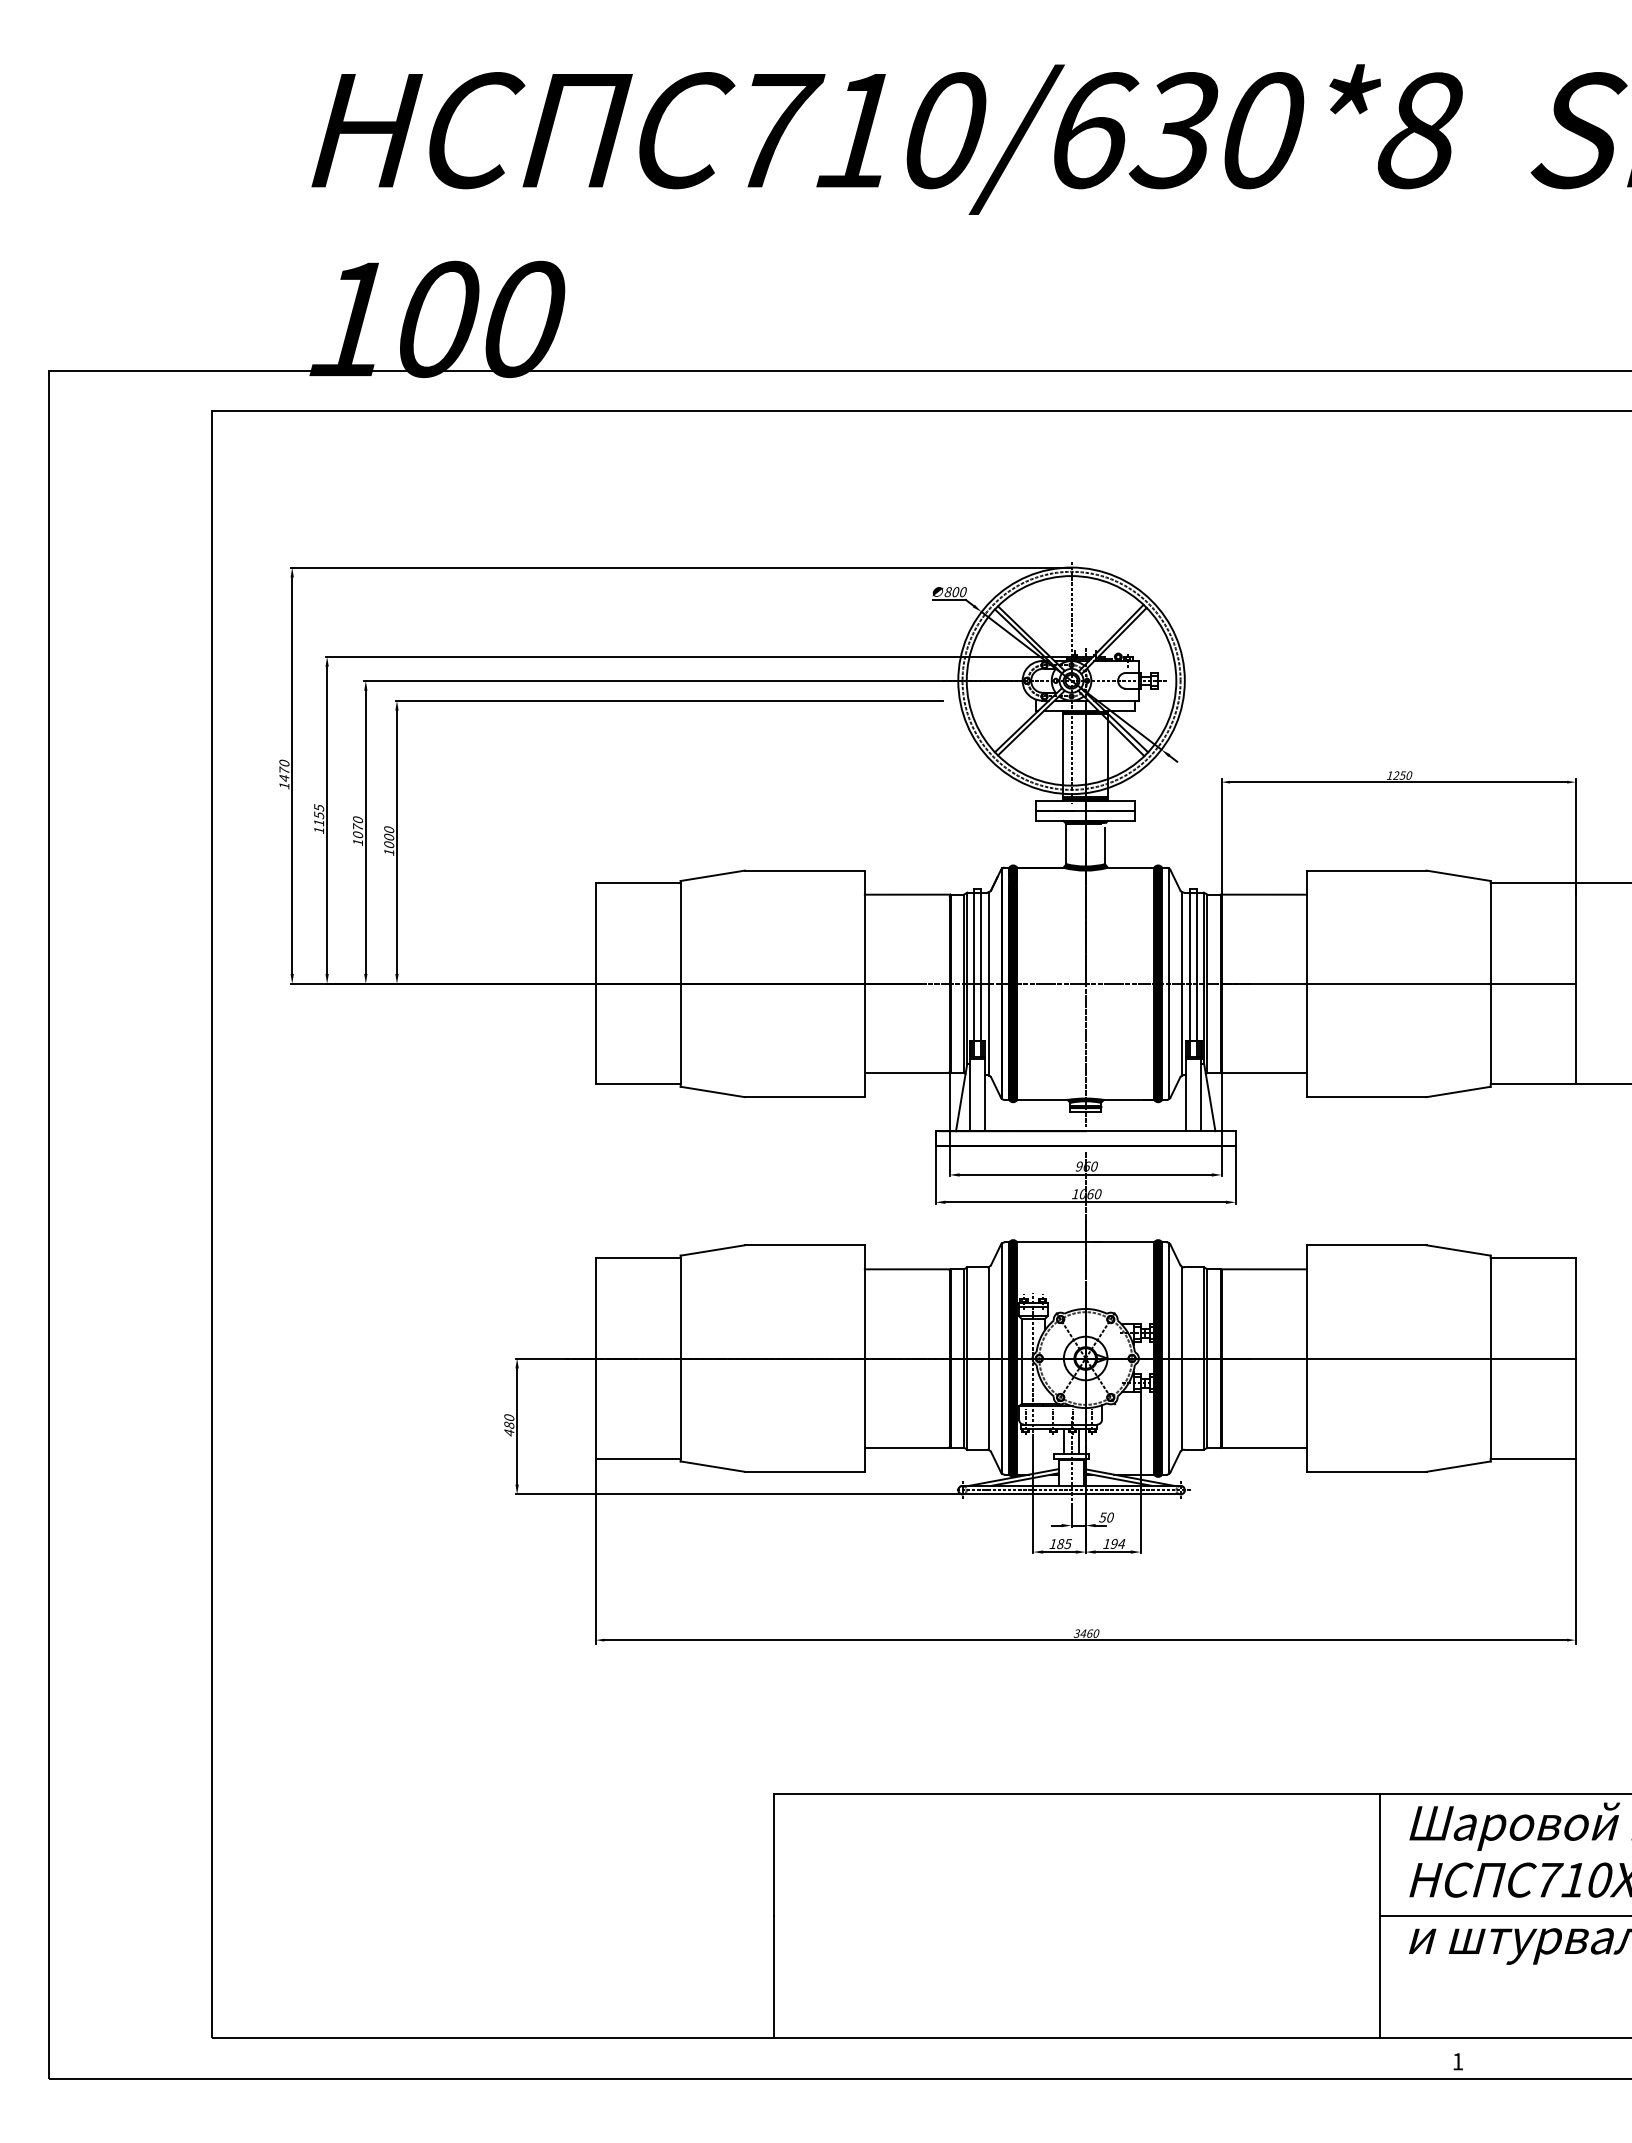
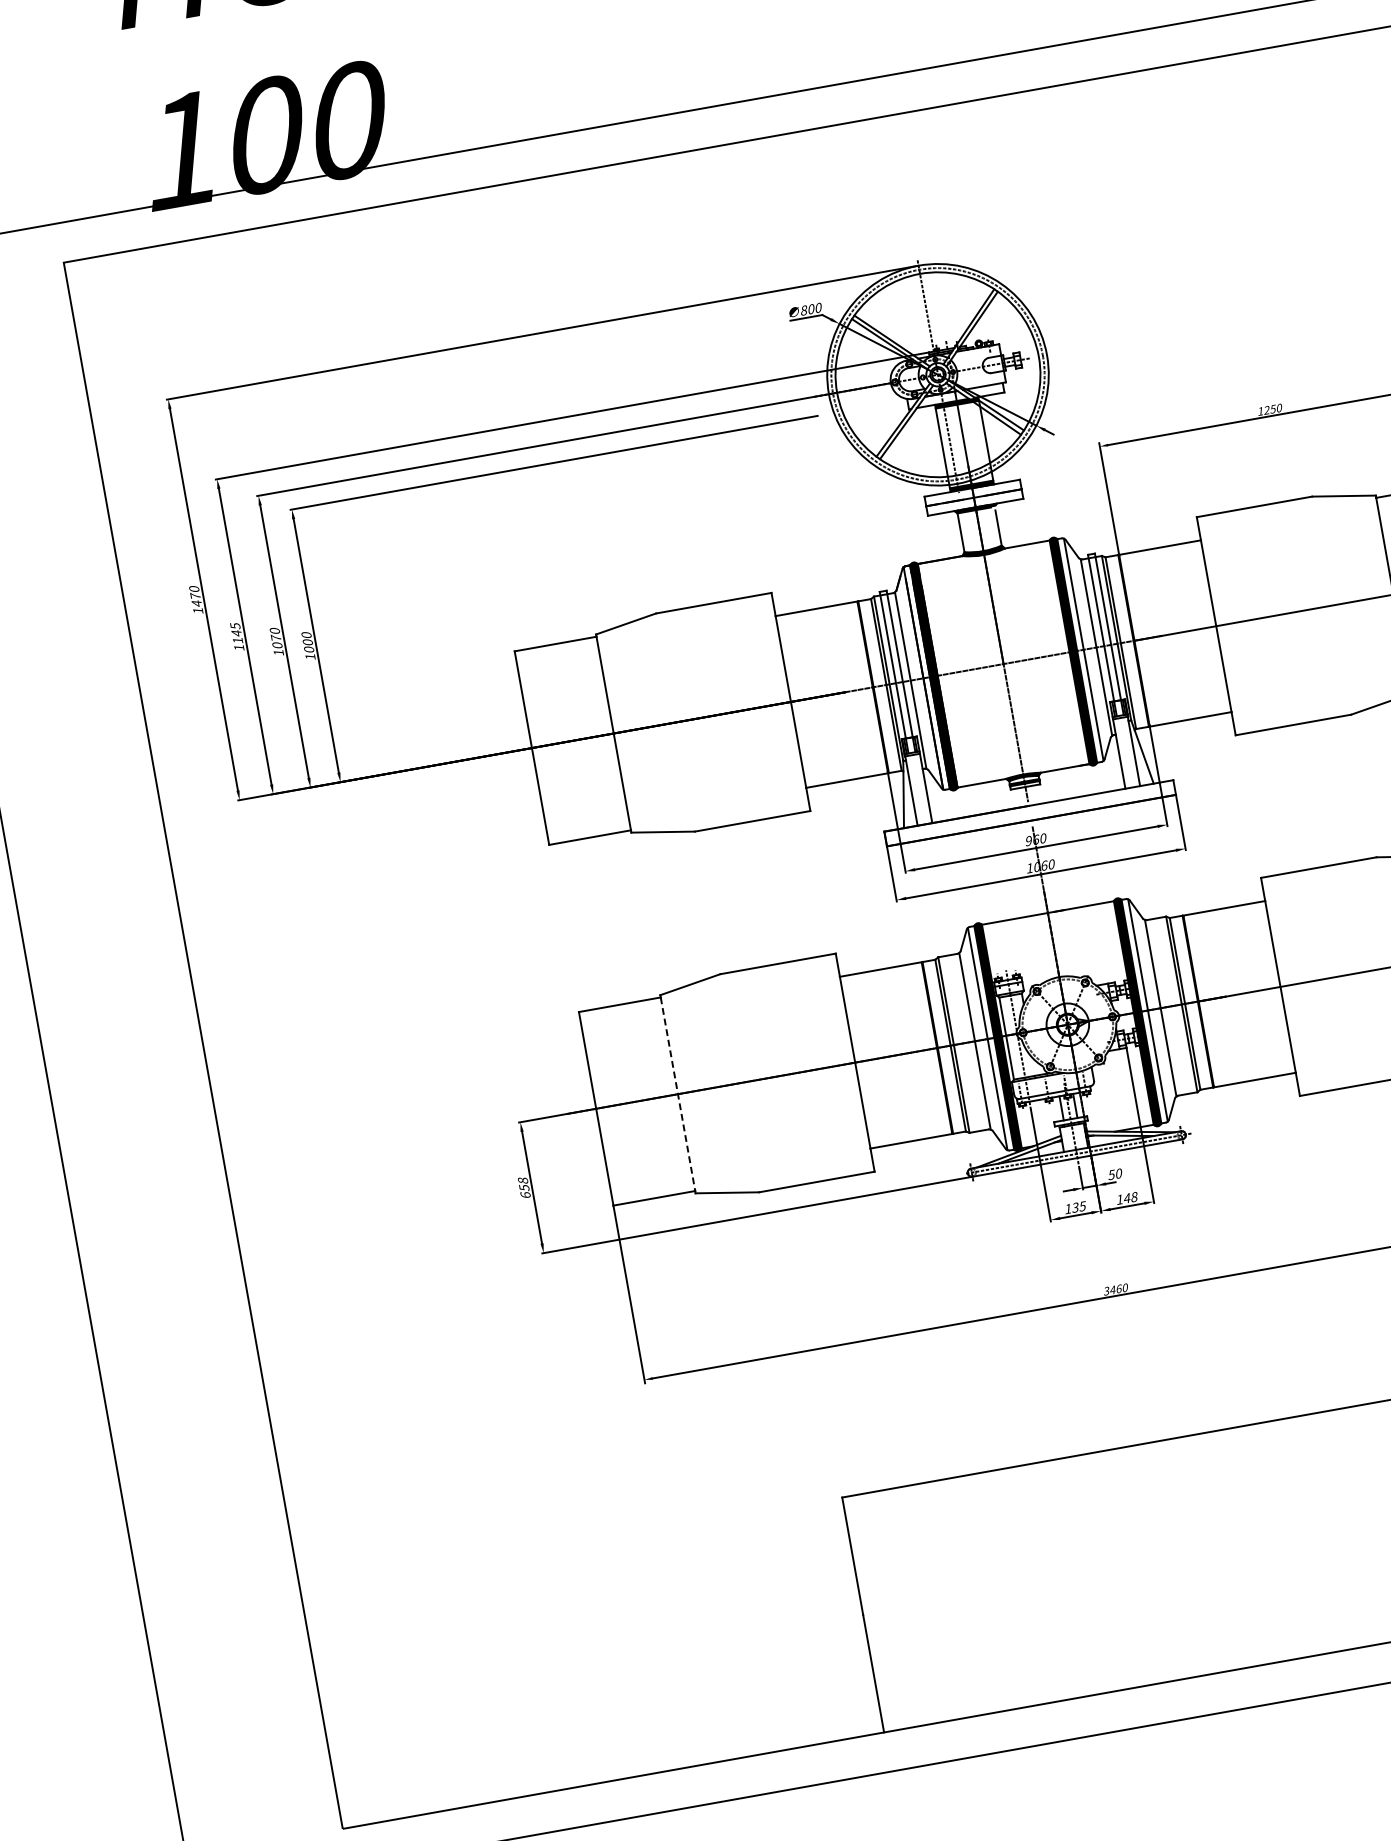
text: (319, 815) -> (237, 633), 1155 -> 1145
line: (680, 1358) -> (677, 1094), solid -> dashed
text: (509, 1425) -> (524, 1188), 480 -> 658
text: (1060, 1543) -> (1075, 1207), 185 -> 135
text: (1117, 1543) -> (1130, 1197), 194 -> 148

